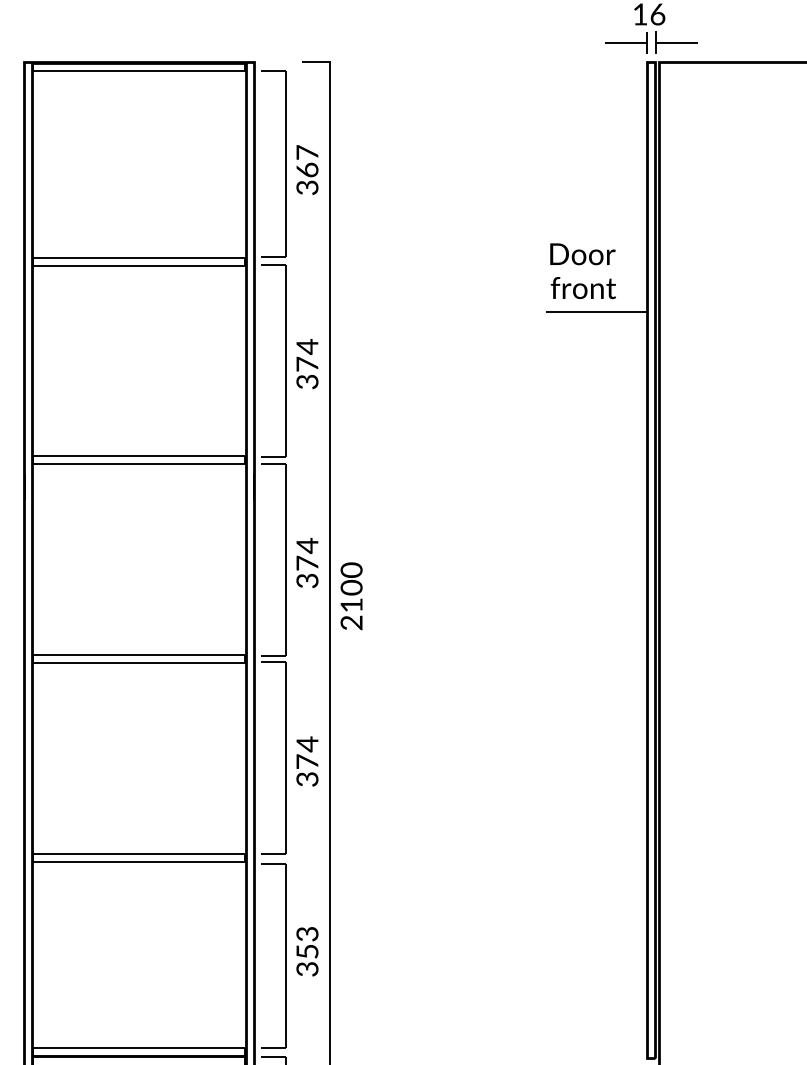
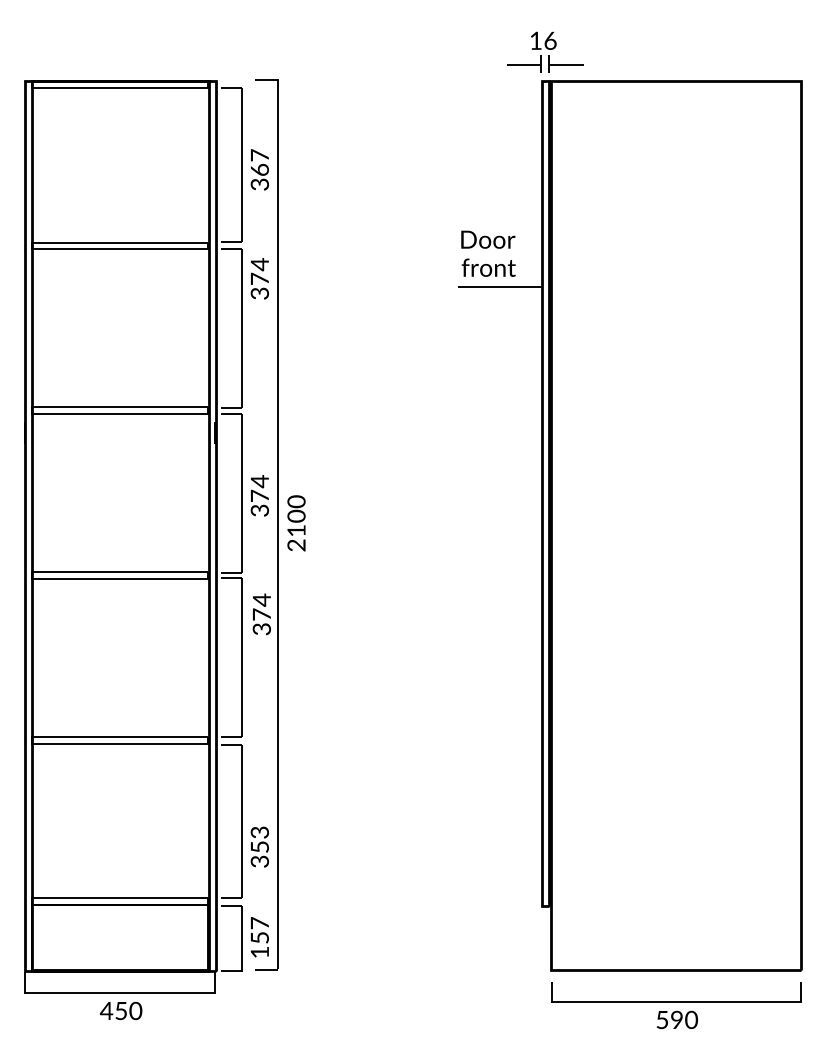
text: (306, 363) -> (259, 278), moved
text: (306, 761) -> (261, 614), moved
text: (306, 950) -> (259, 846), moved

